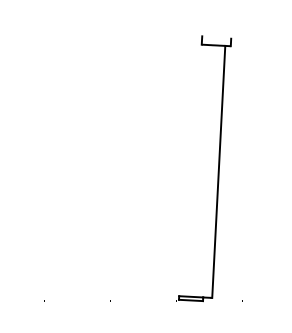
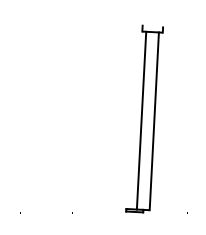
line: (200, 170) -> (141, 120), added

